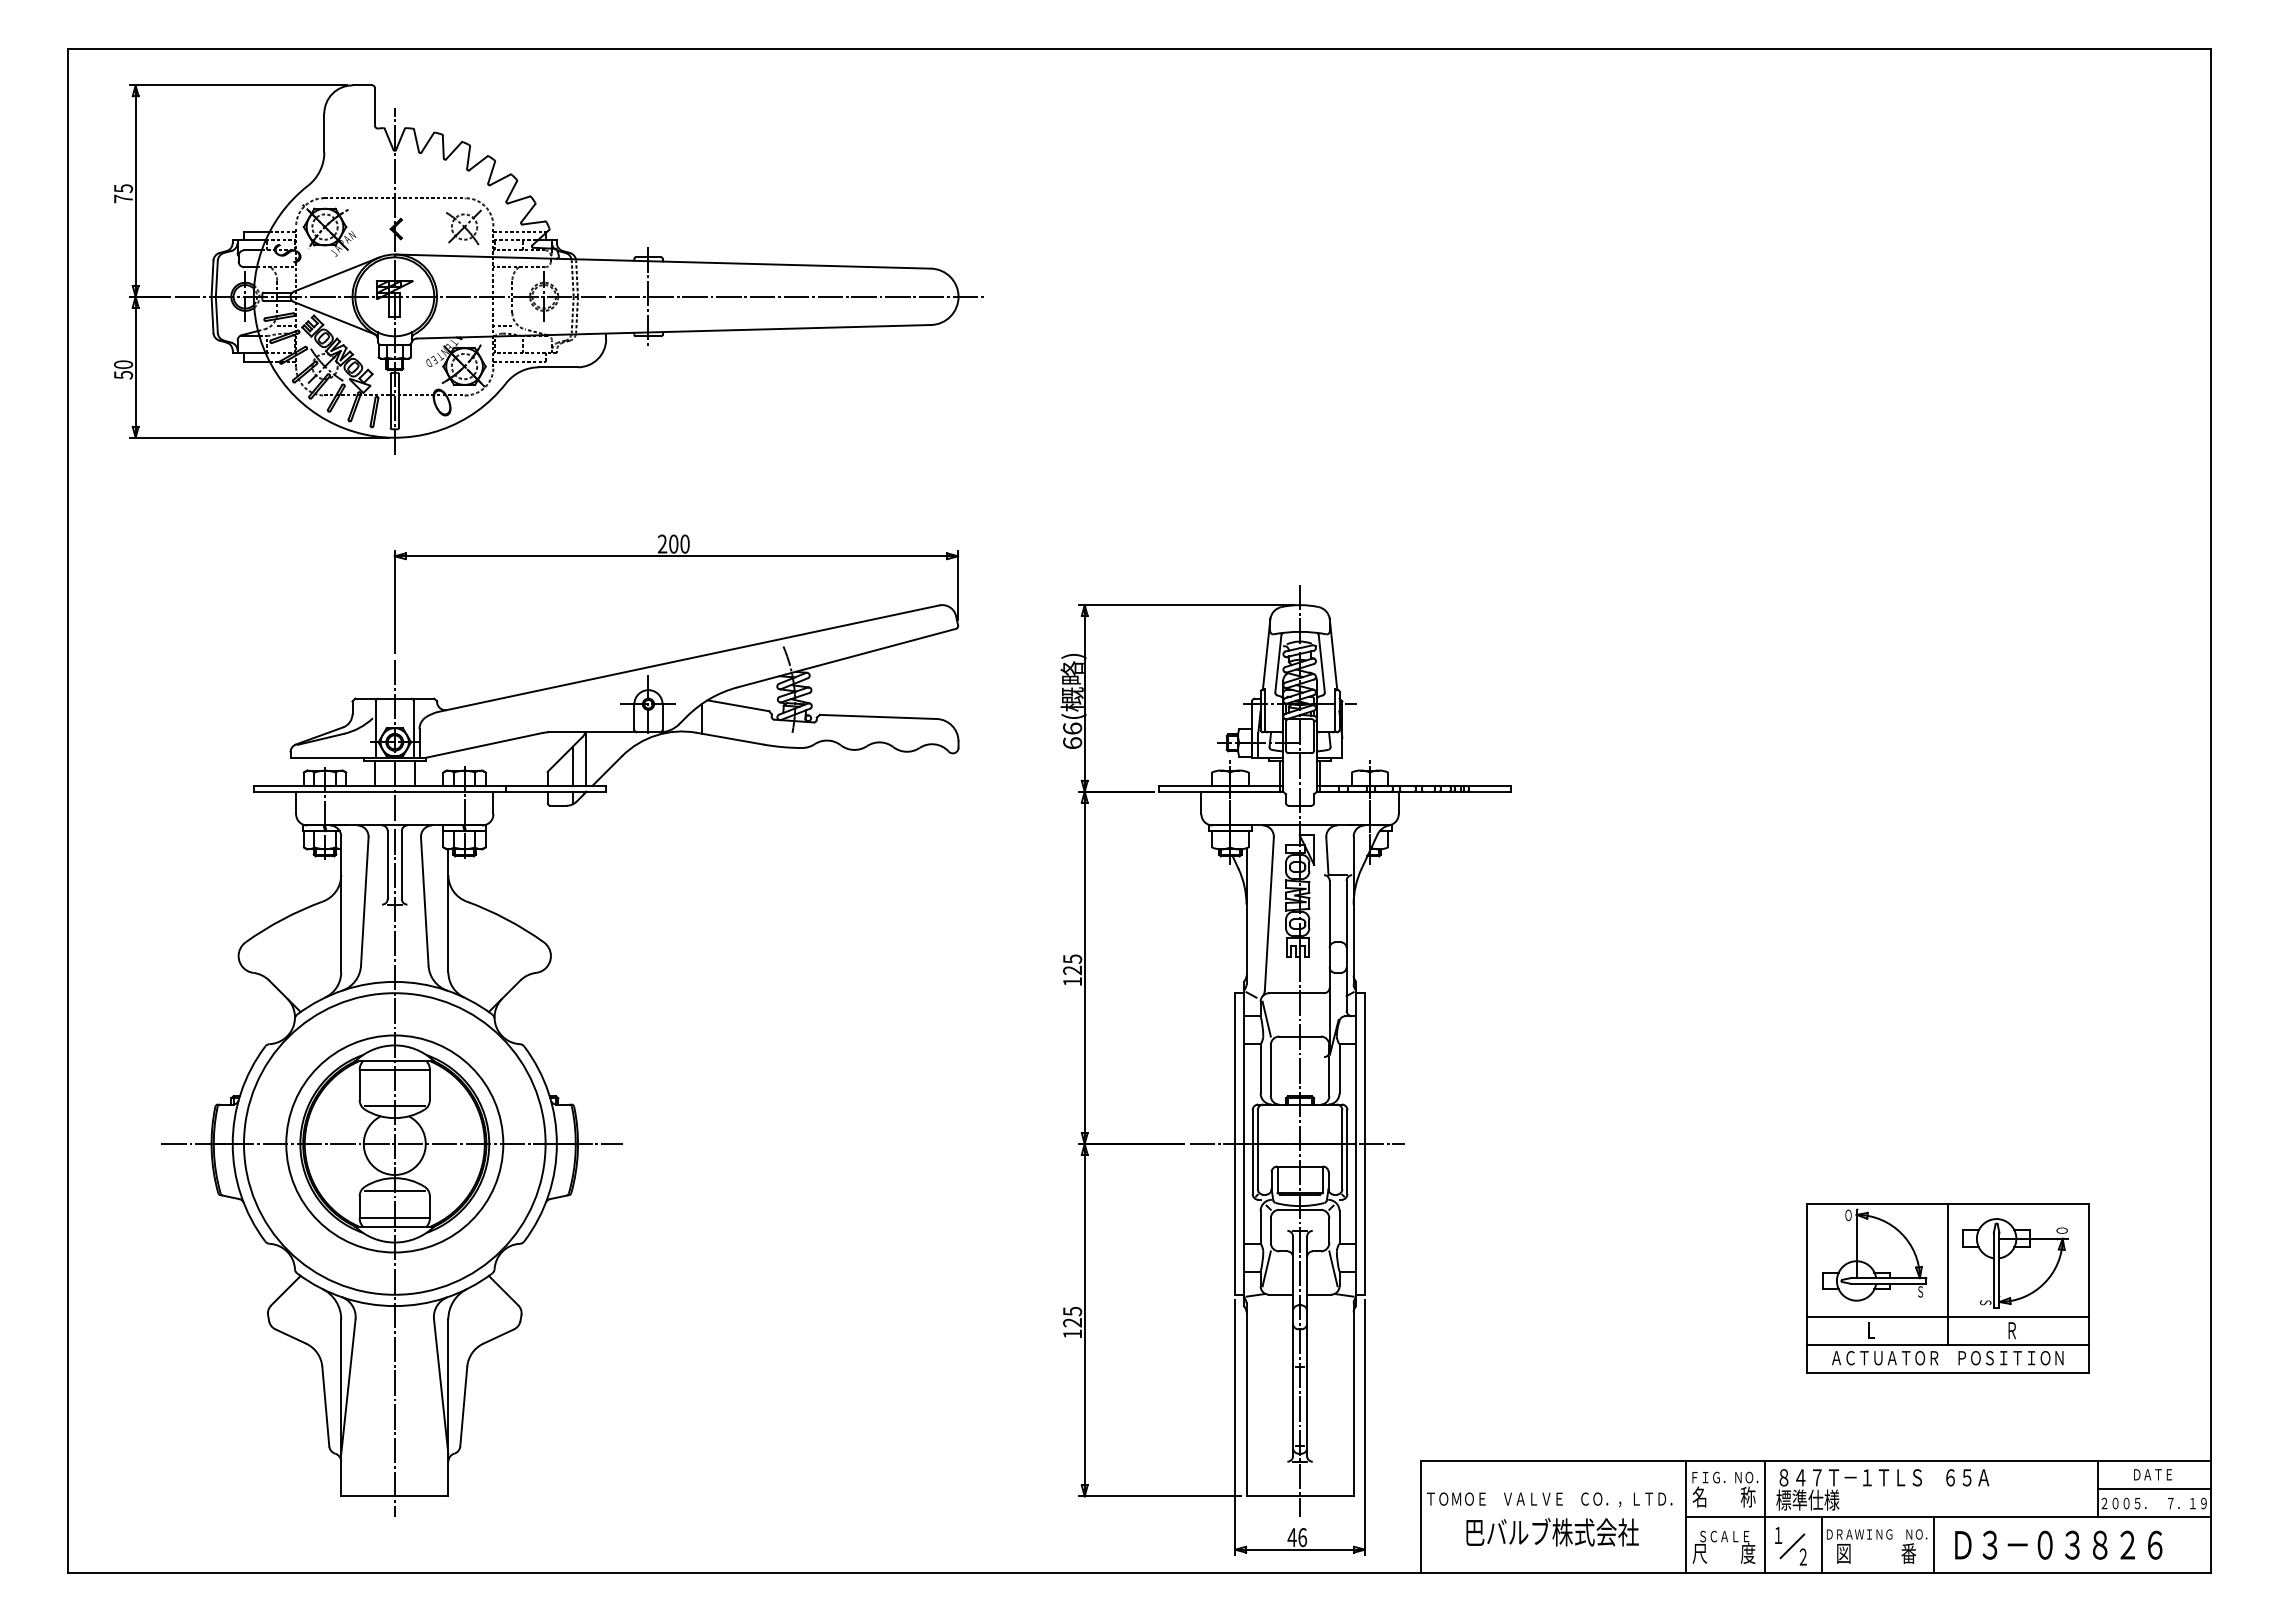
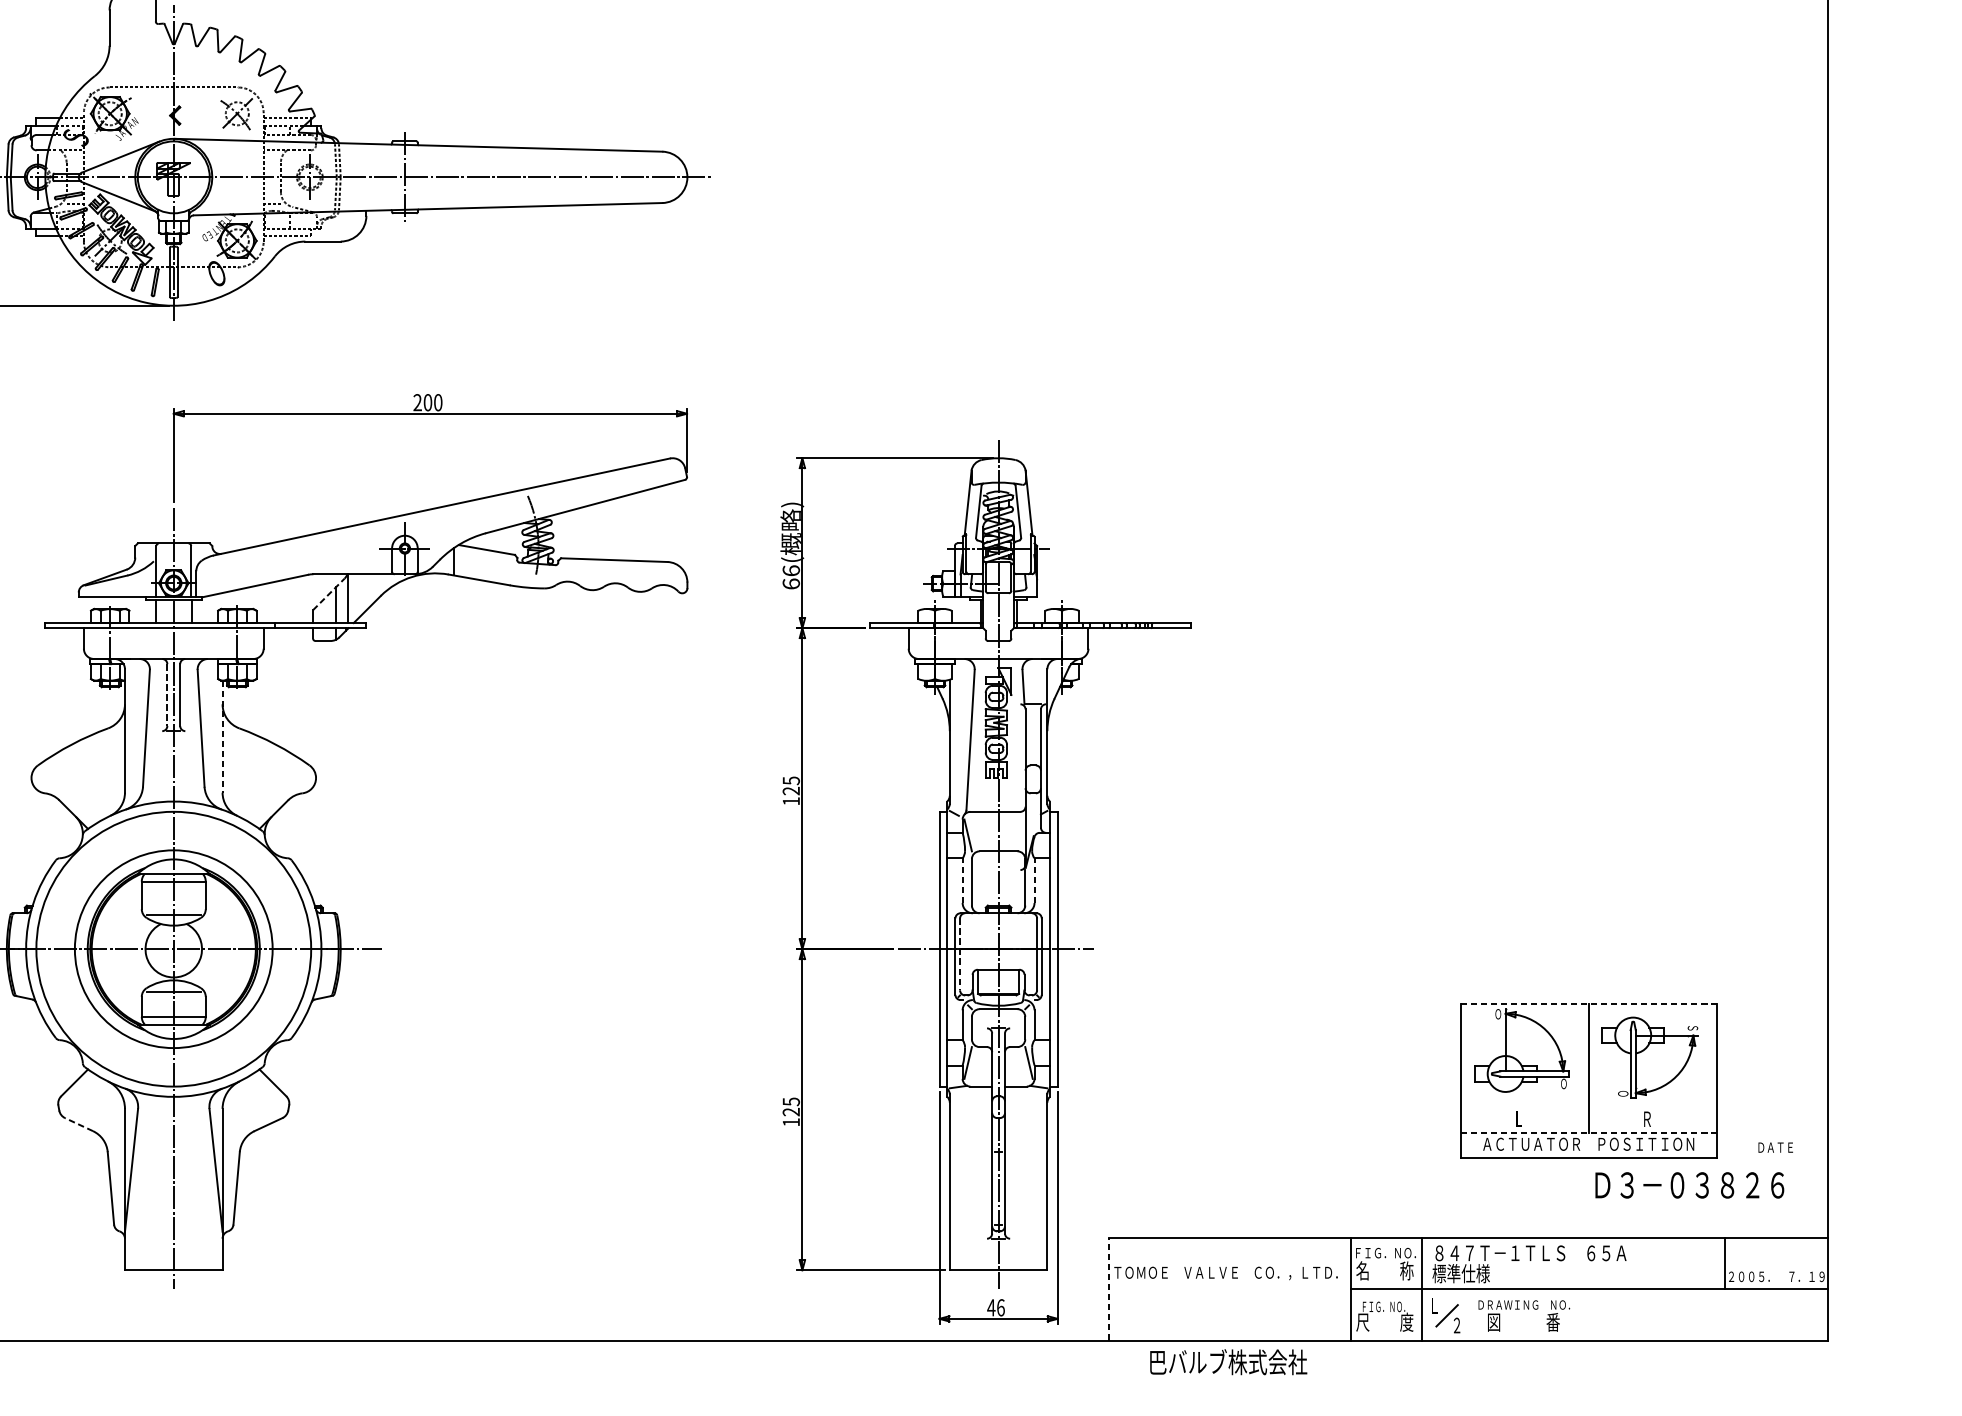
line: (564, 754) -> (328, 594), solid -> dashed
line: (387, 865) -> (167, 695), solid -> dashed
line: (448, 911) -> (222, 737), solid -> dashed
line: (1260, 1068) -> (962, 880), solid -> dashed
line: (1339, 1068) -> (1034, 880), solid -> dashed
line: (1257, 1150) -> (959, 955), solid -> dashed
line: (1948, 1204) -> (1589, 1004), solid -> dashed
text: (2062, 1230) -> (1693, 1028), Ｏ -> Ｓ
text: (1920, 1291) -> (1563, 1083), Ｓ -> Ｏ
text: (1985, 1302) -> (1623, 1093), Ｓ -> Ｏ
line: (1948, 1317) -> (1589, 1107), removed
line: (290, 1336) -> (78, 1124), solid -> dashed
line: (1948, 1345) -> (1589, 1132), solid -> dashed
text: (2152, 1474) -> (1775, 1147), moved
line: (2153, 1488) -> (1776, 1263), removed
line: (1421, 1516) -> (1109, 1288), solid -> dashed
text: (1552, 1532) -> (1228, 1362), moved
text: (1778, 1535) -> (1434, 1305), １ -> Ｌ
text: (1724, 1536) -> (1385, 1306), ＳＣＡＬＥ -> ＦＩＧ．ＮＯ．
text: (2058, 1544) -> (1689, 1184), moved
line: (1821, 1545) -> (1473, 1315), removed
line: (1934, 1545) -> (1576, 1315), removed

